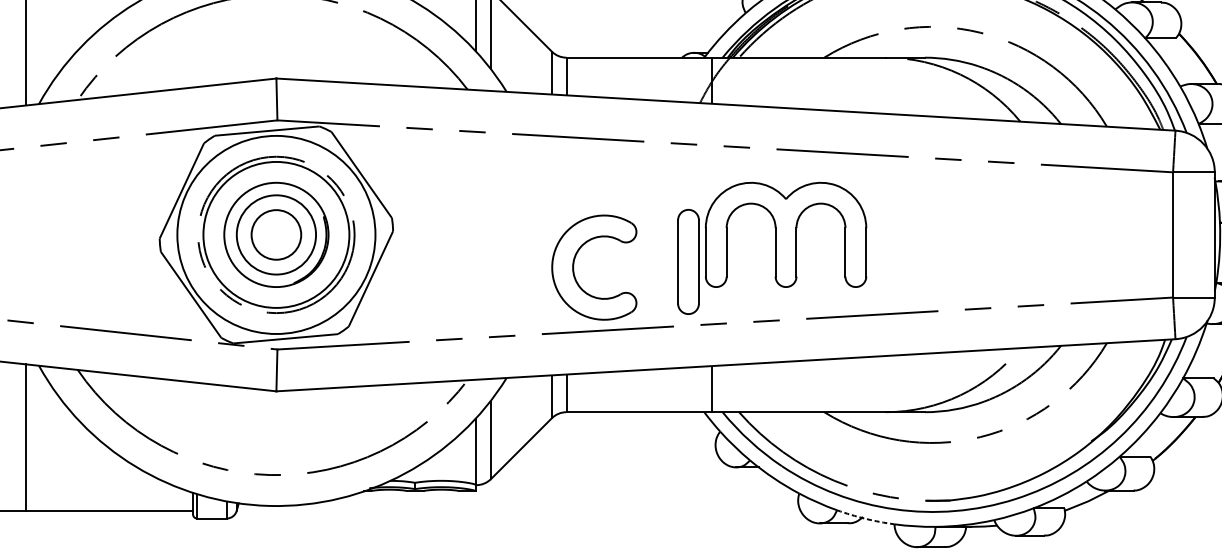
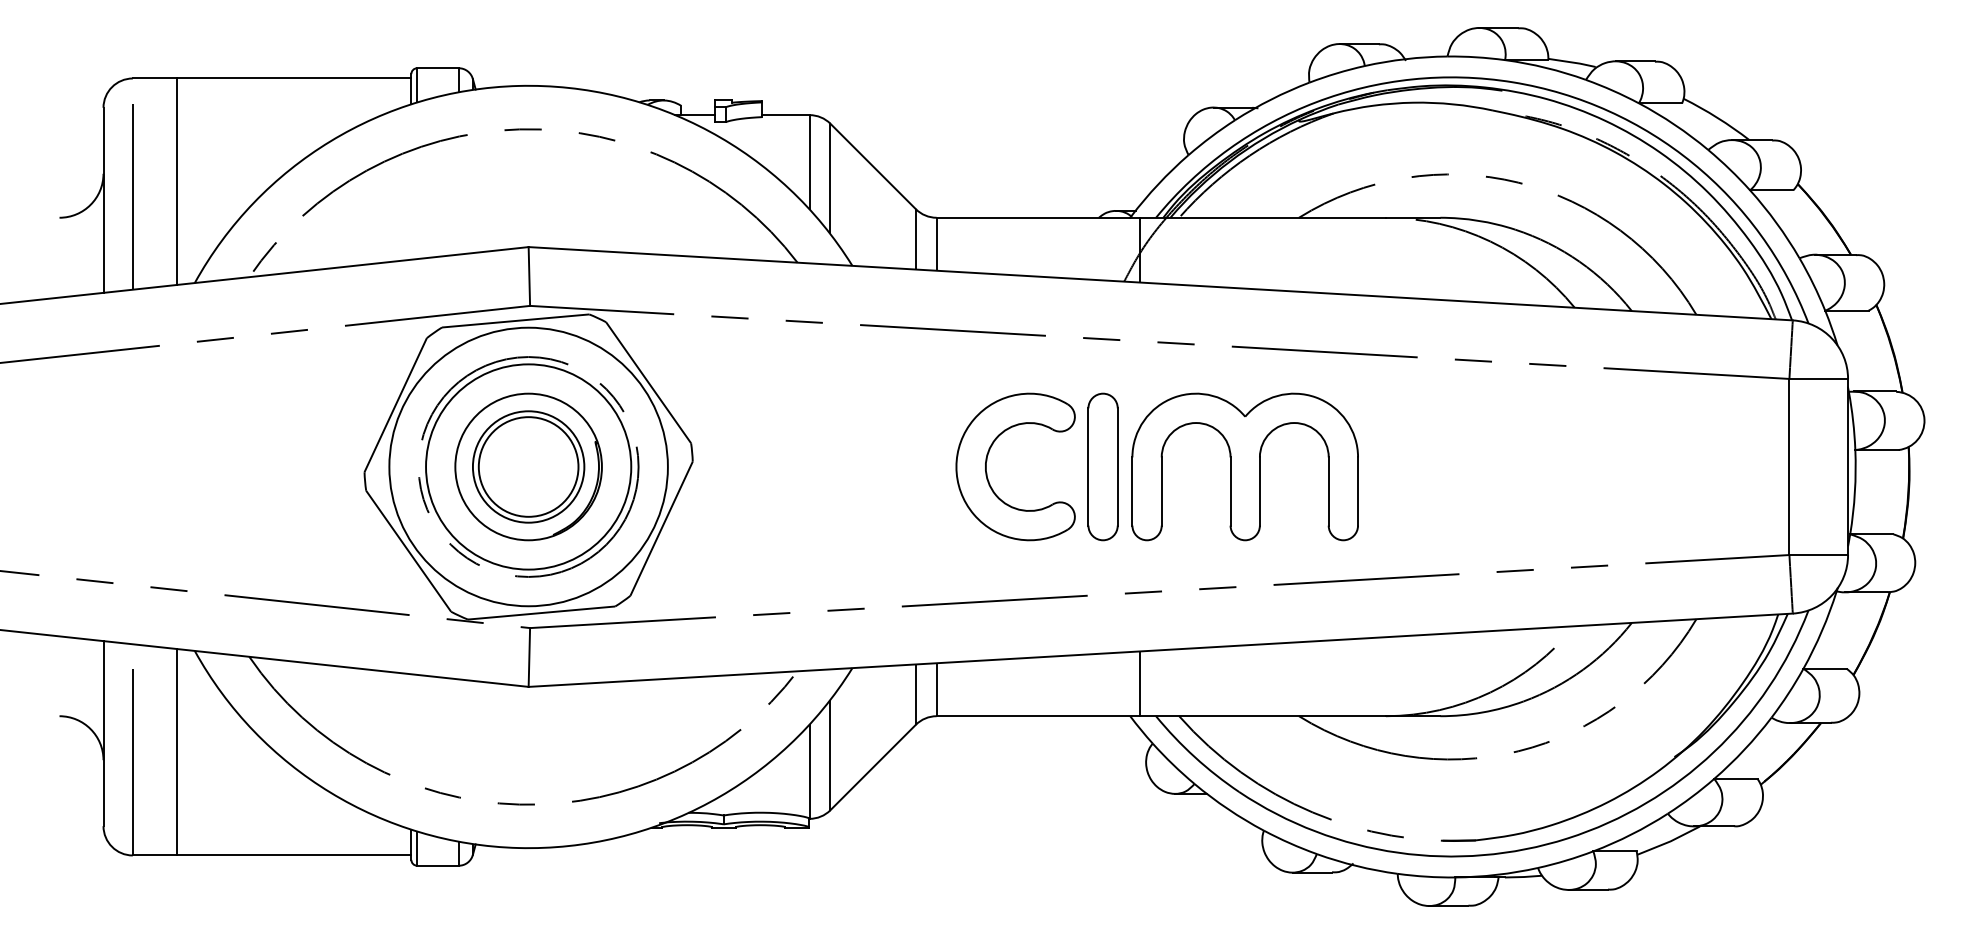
circle: (276, 234) -> (528, 466), size x1.43
part: (688, 261) -> (1102, 466), moved
part: (574, 263) -> (987, 461), moved
arc: (865, 519) -> (1356, 866), dashed -> solid

